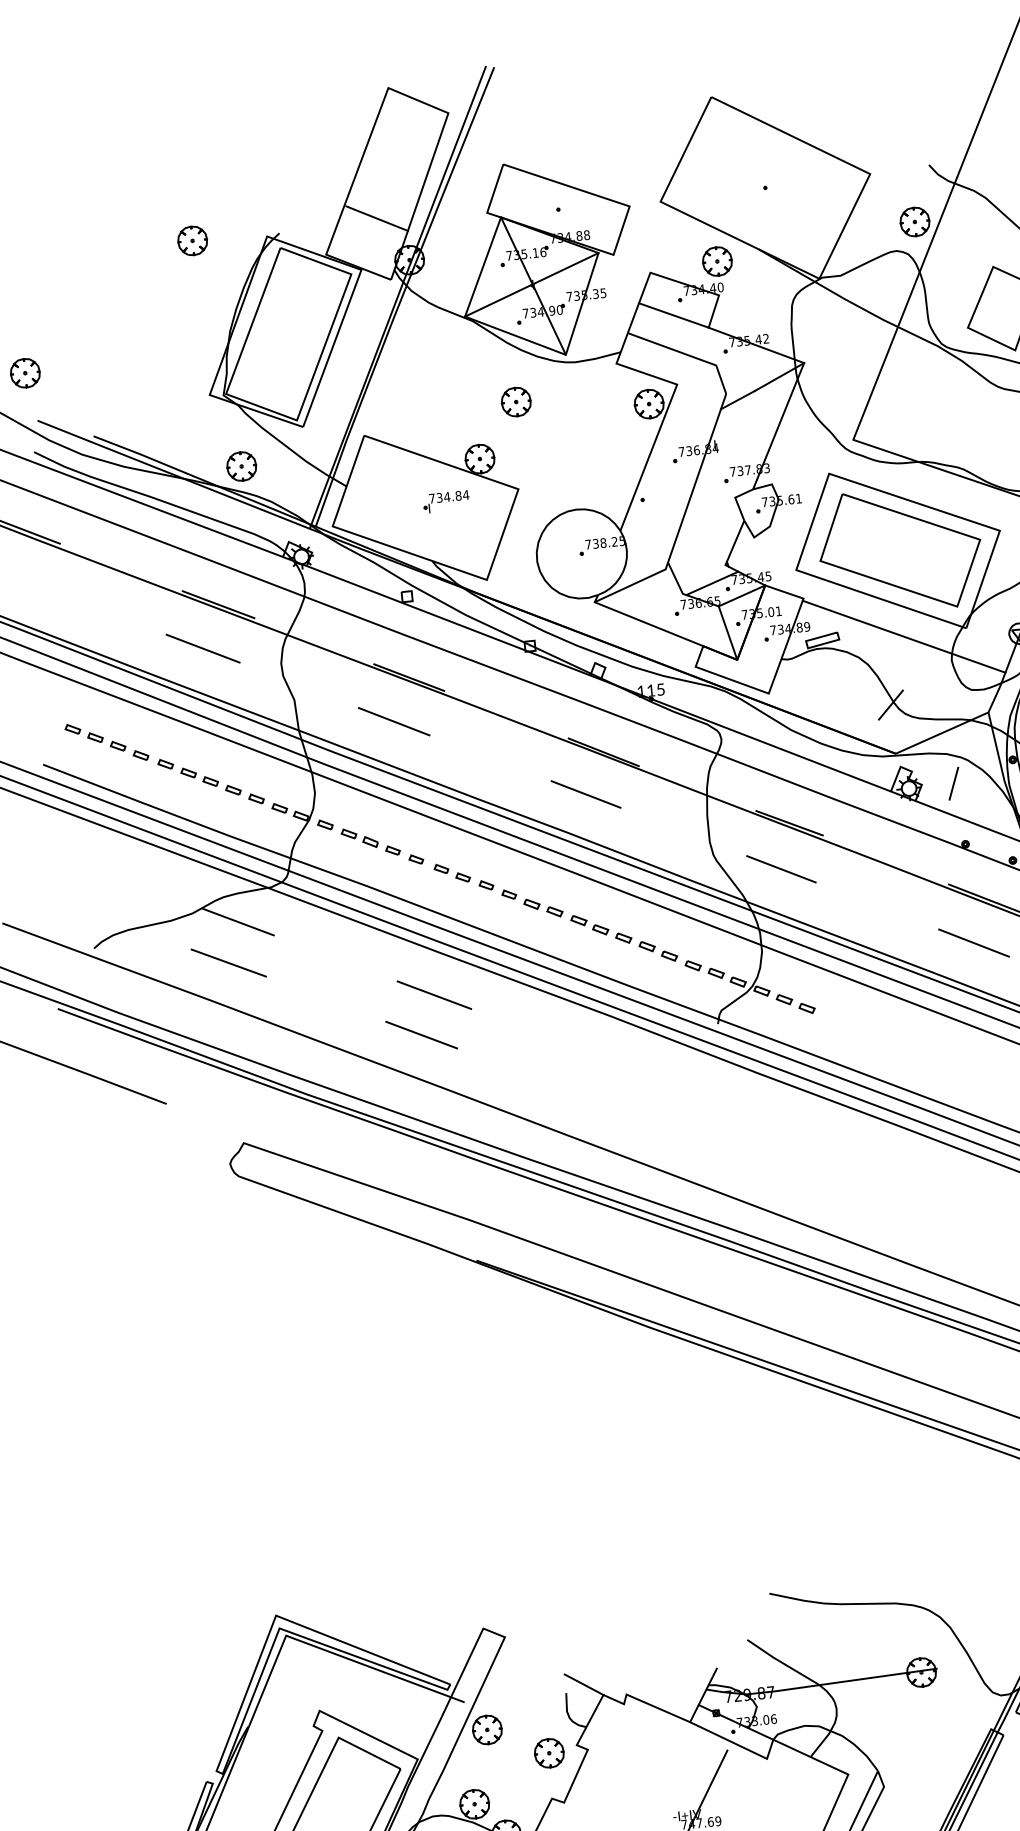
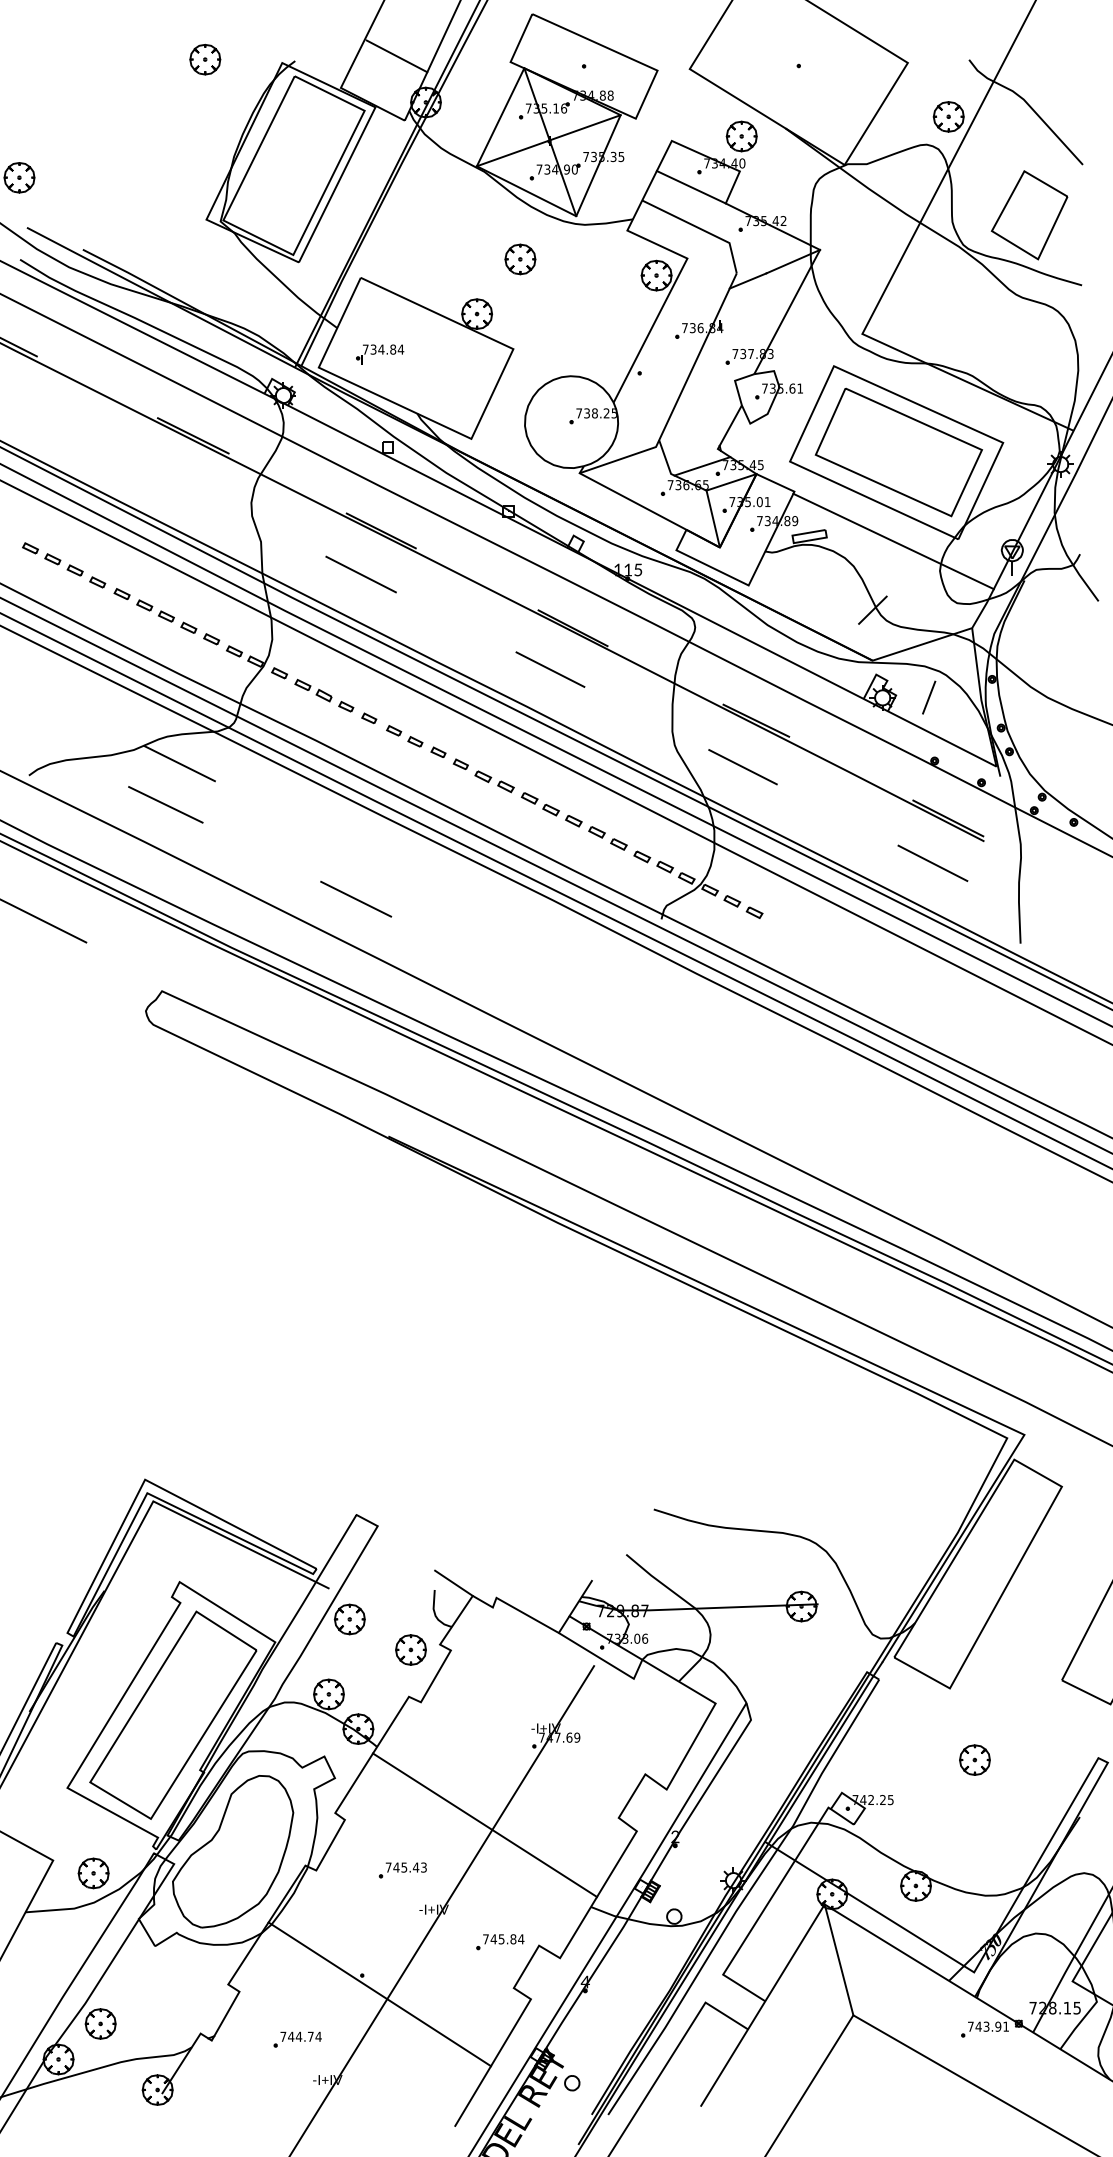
part: (241, 466) -> (231, 296), removed
part: (446, 501) -> (380, 354), moved
line: (202, 648) -> (172, 479), removed
line: (434, 995) -> (373, 859), removed

